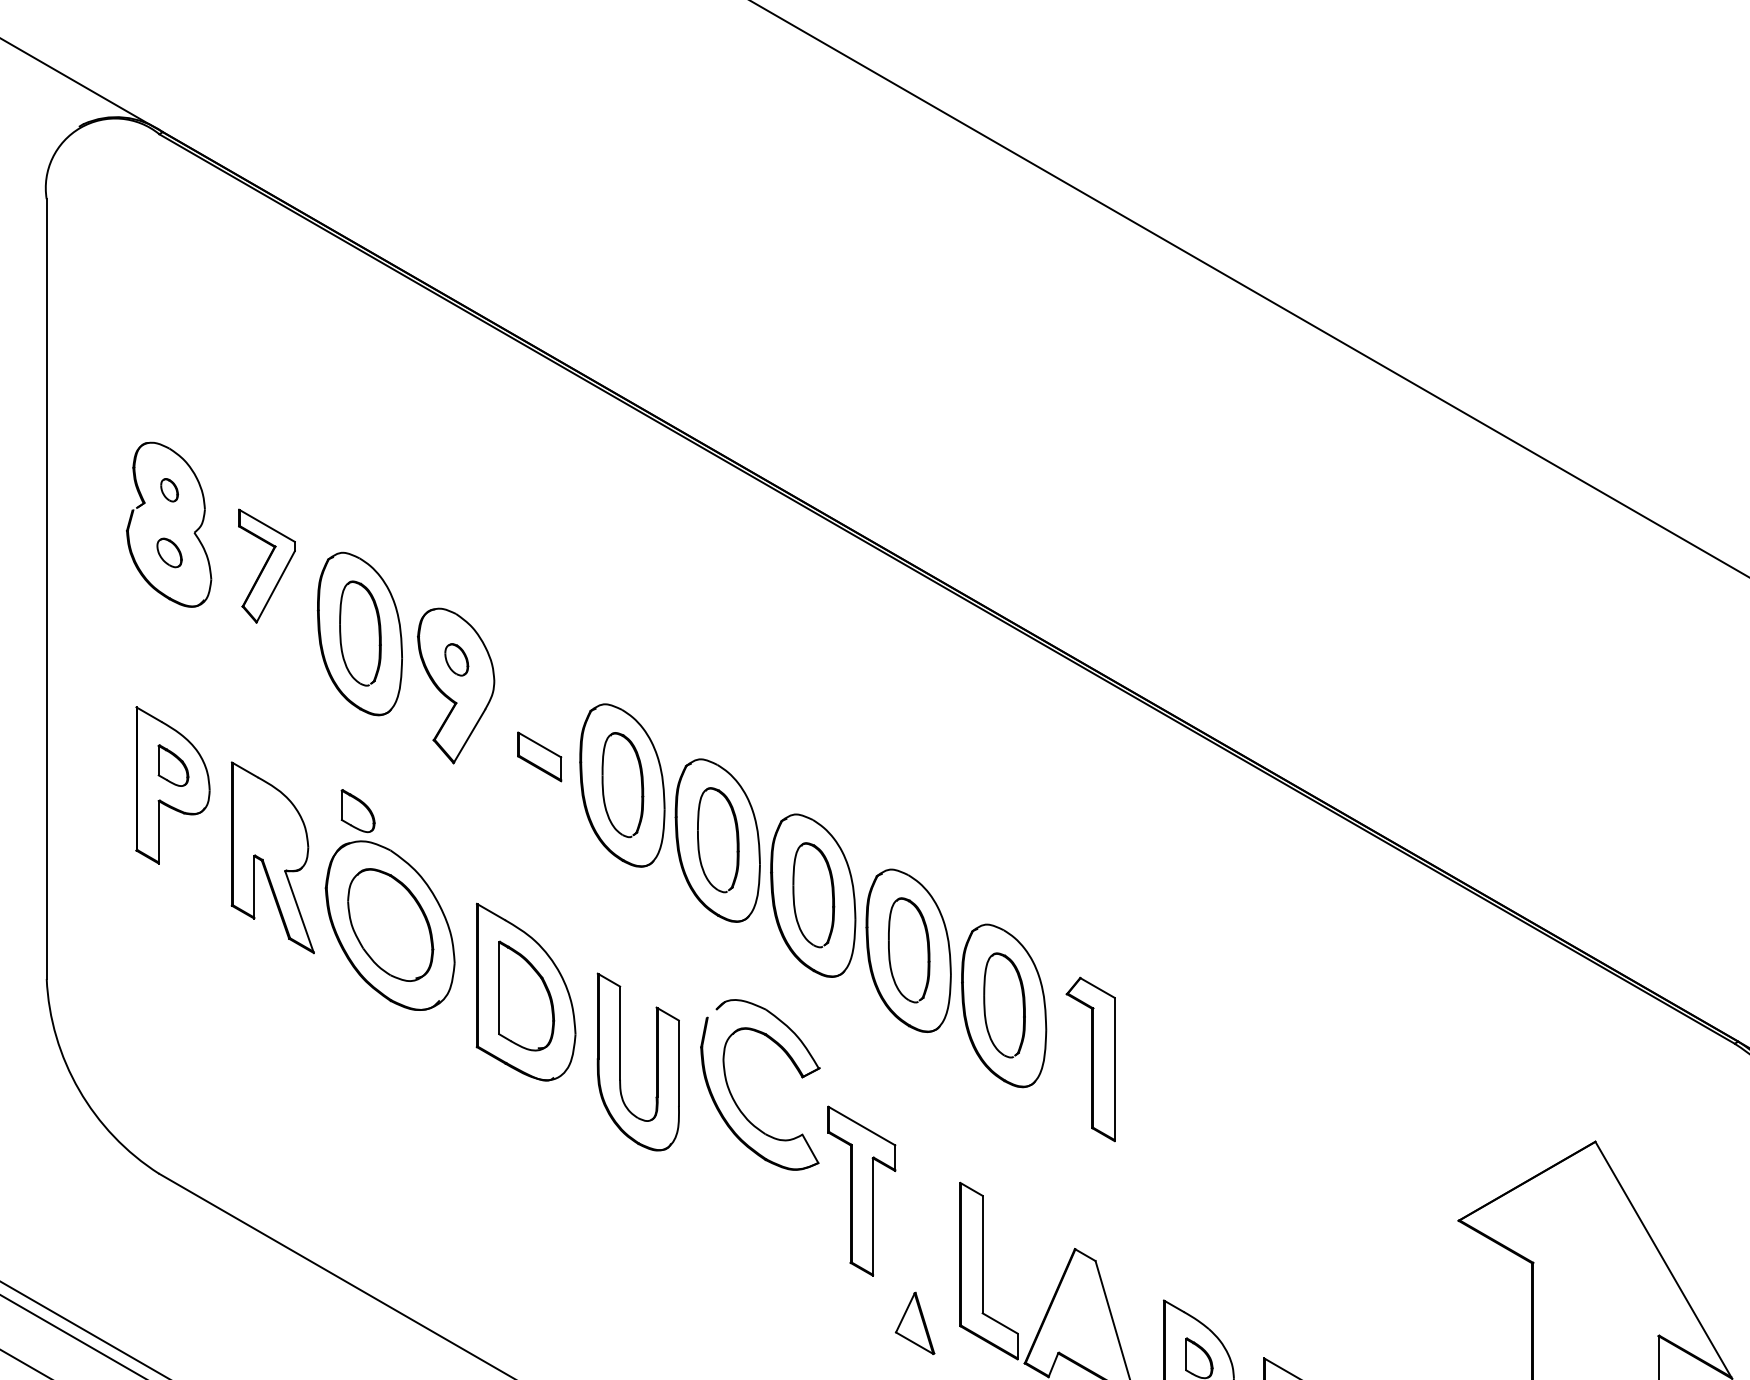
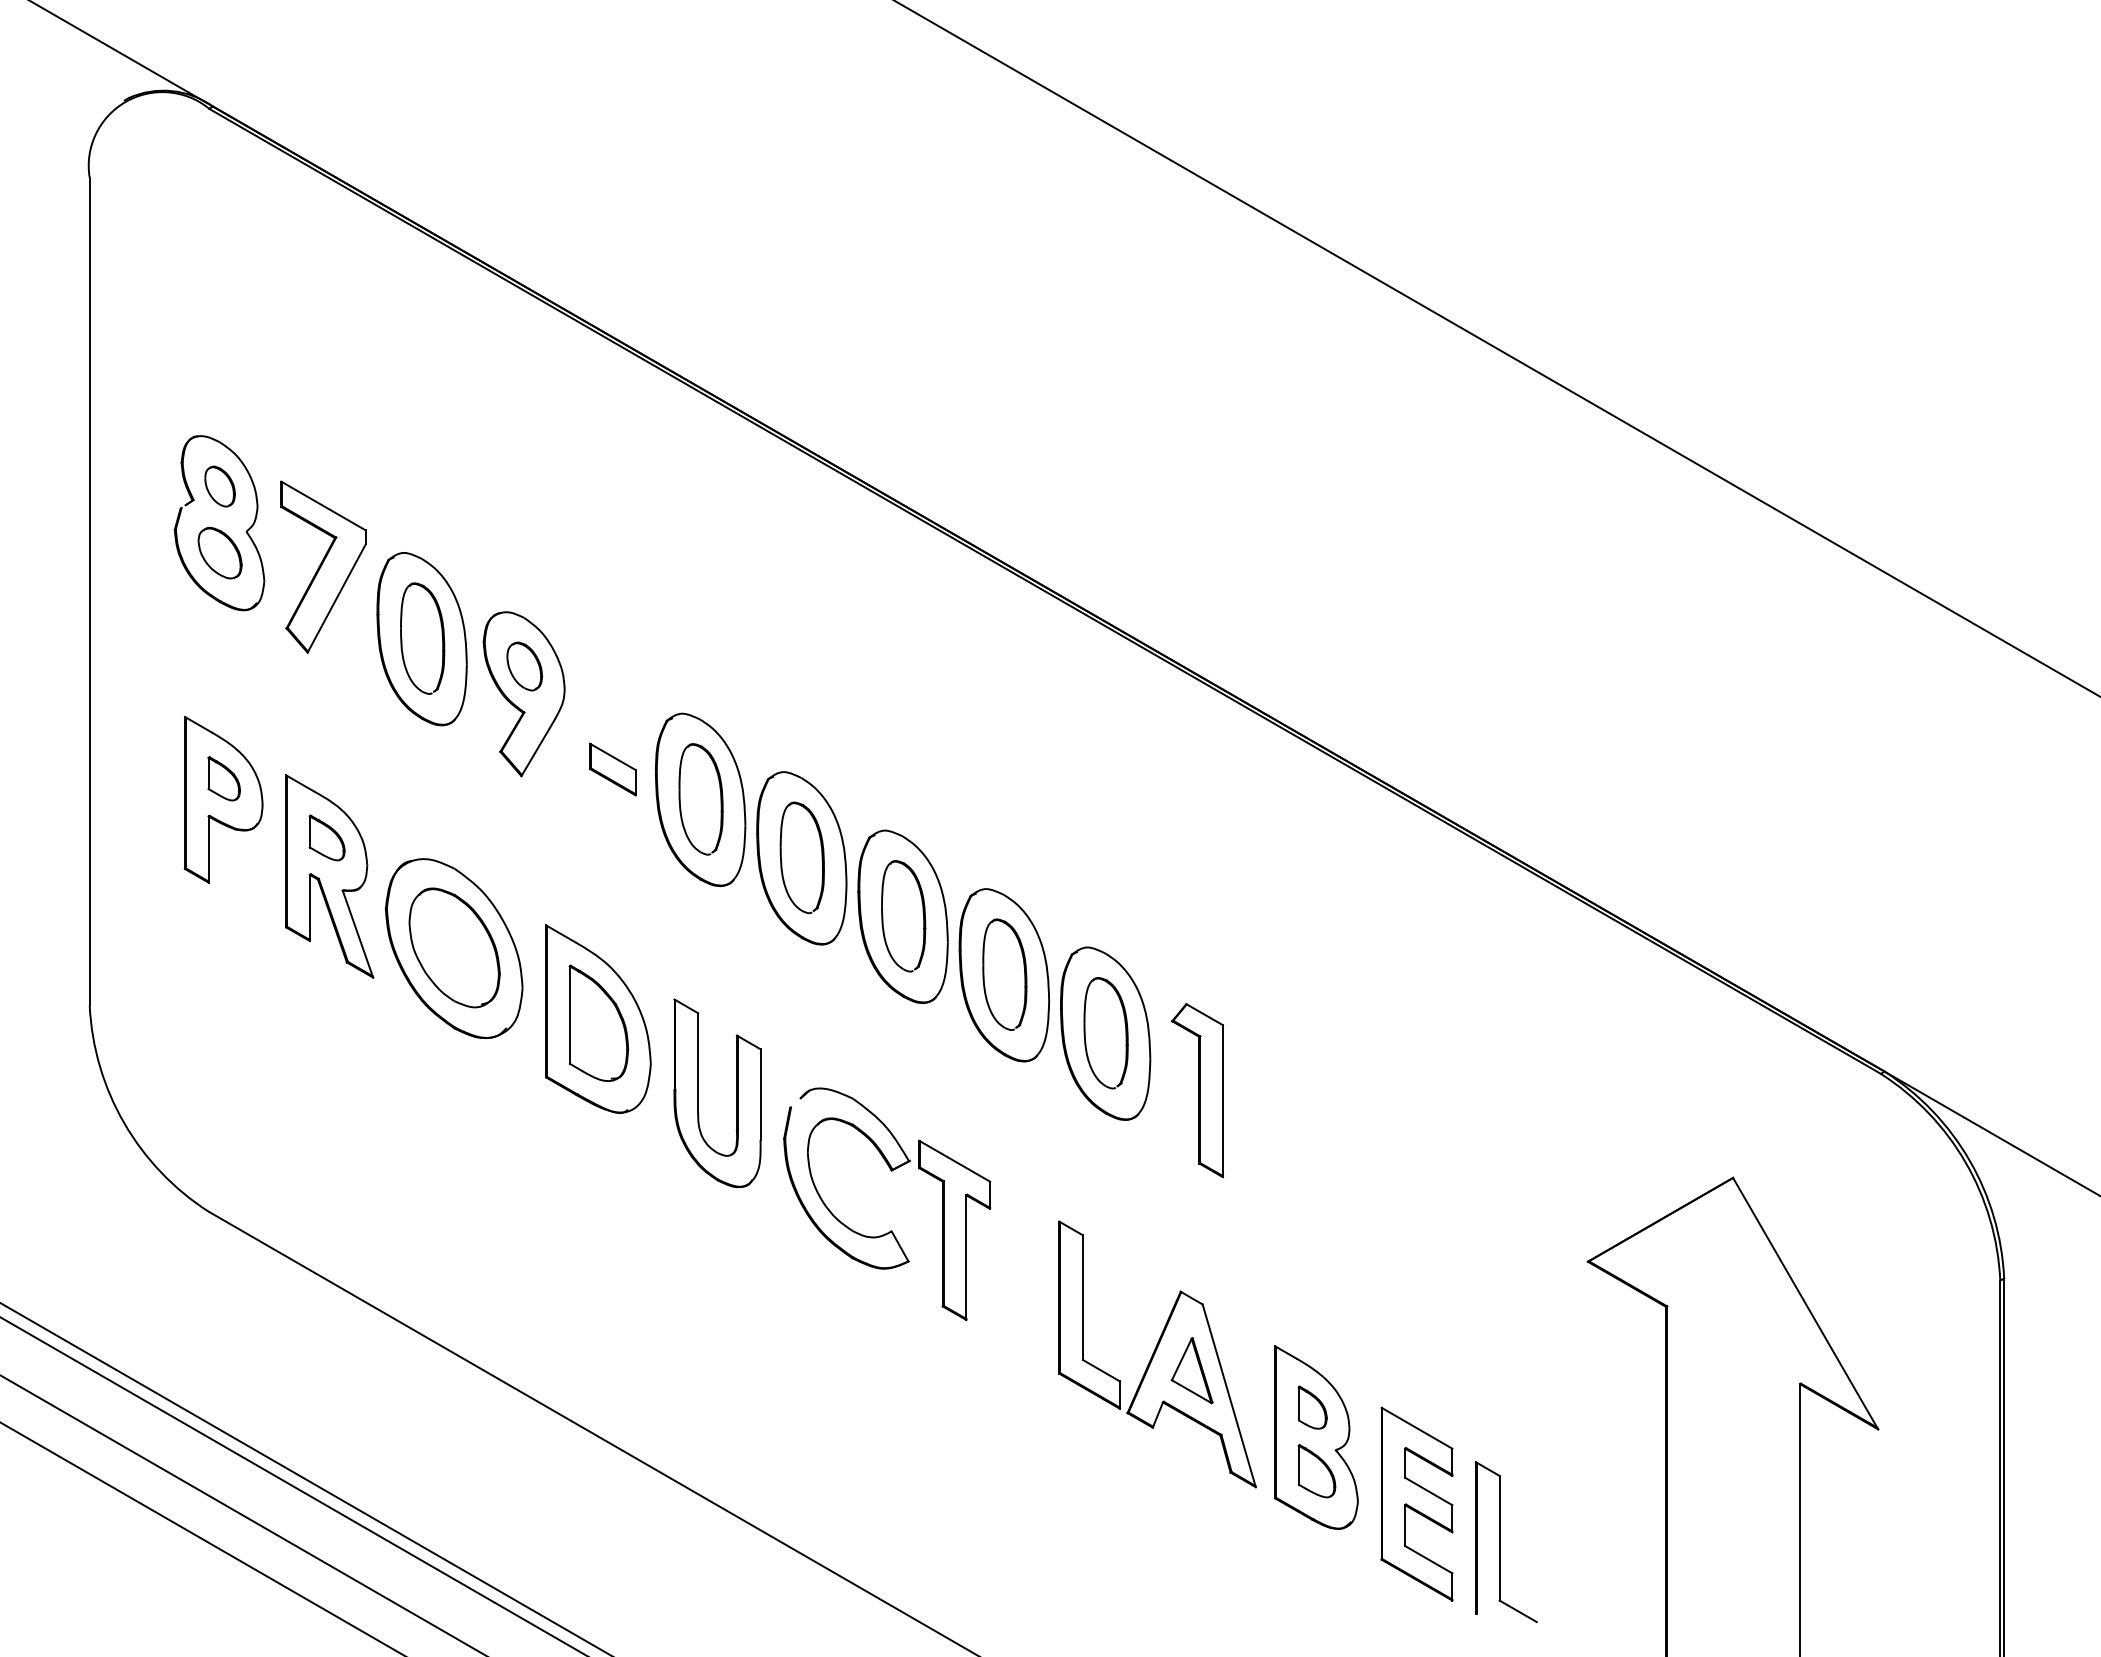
part: (169, 490) -> (219, 486), size x1.67
part: (169, 552) -> (219, 552), size x1.67
part: (267, 565) -> (323, 566), size x1.43
part: (456, 659) -> (524, 666), size x1.43
part: (357, 810) -> (326, 837), moved
part: (733, 1097) -> (818, 1191), moved
part: (914, 1323) -> (1191, 1370), moved

